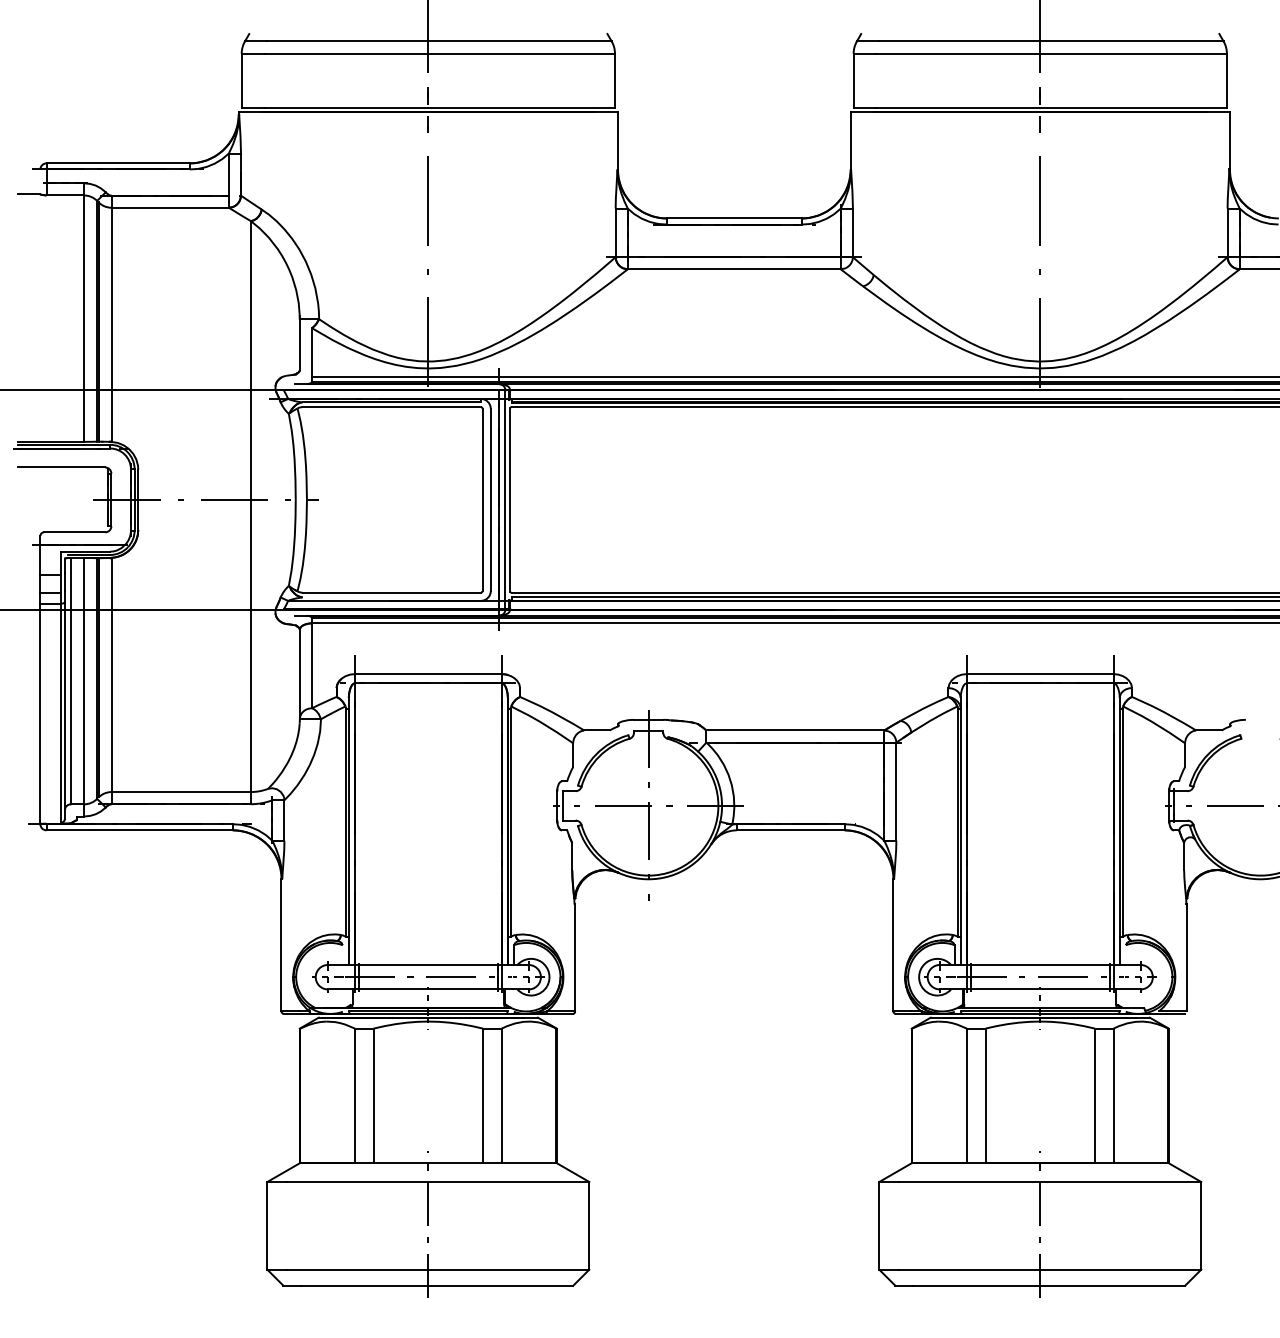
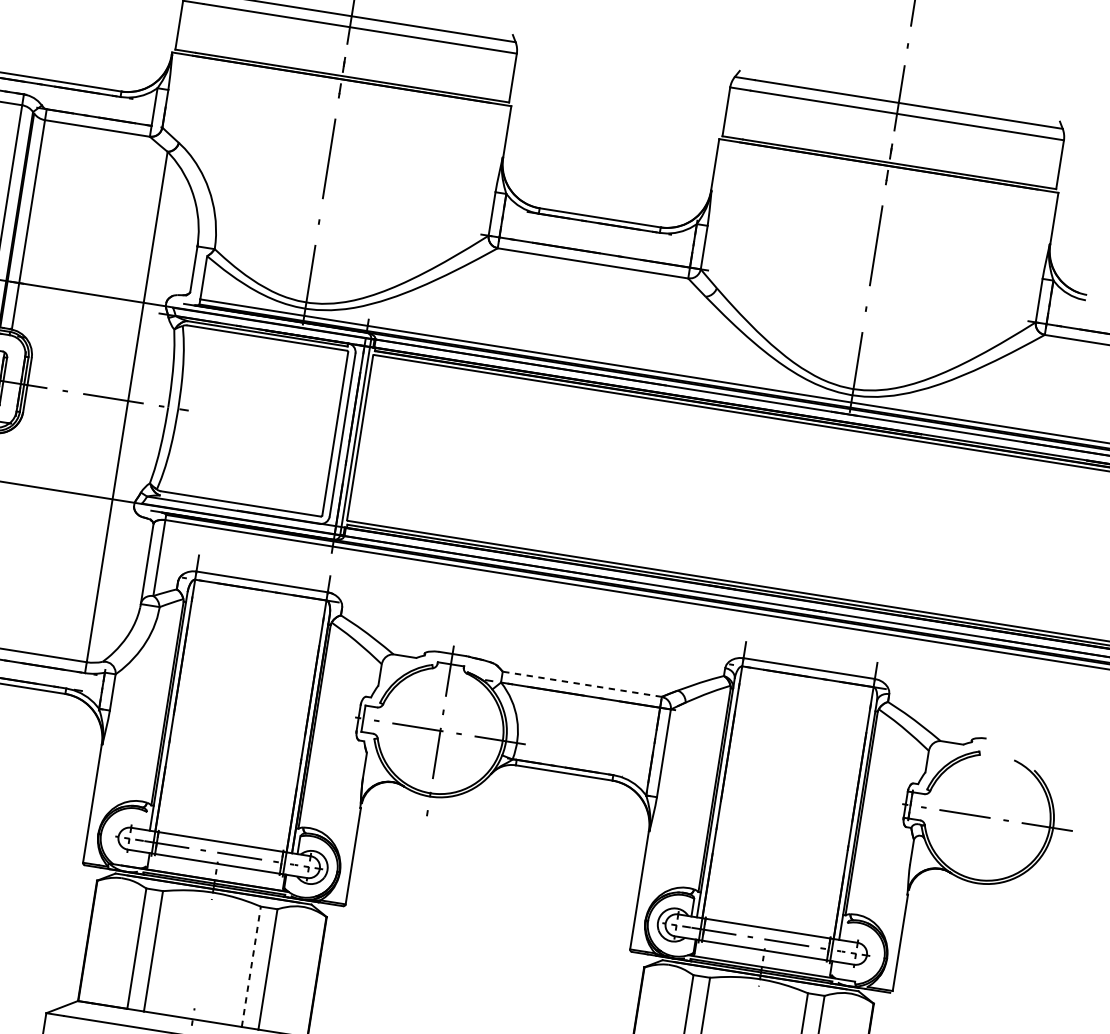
line: (795, 730) -> (582, 684), solid -> dashed
line: (483, 1095) -> (251, 966), solid -> dashed

